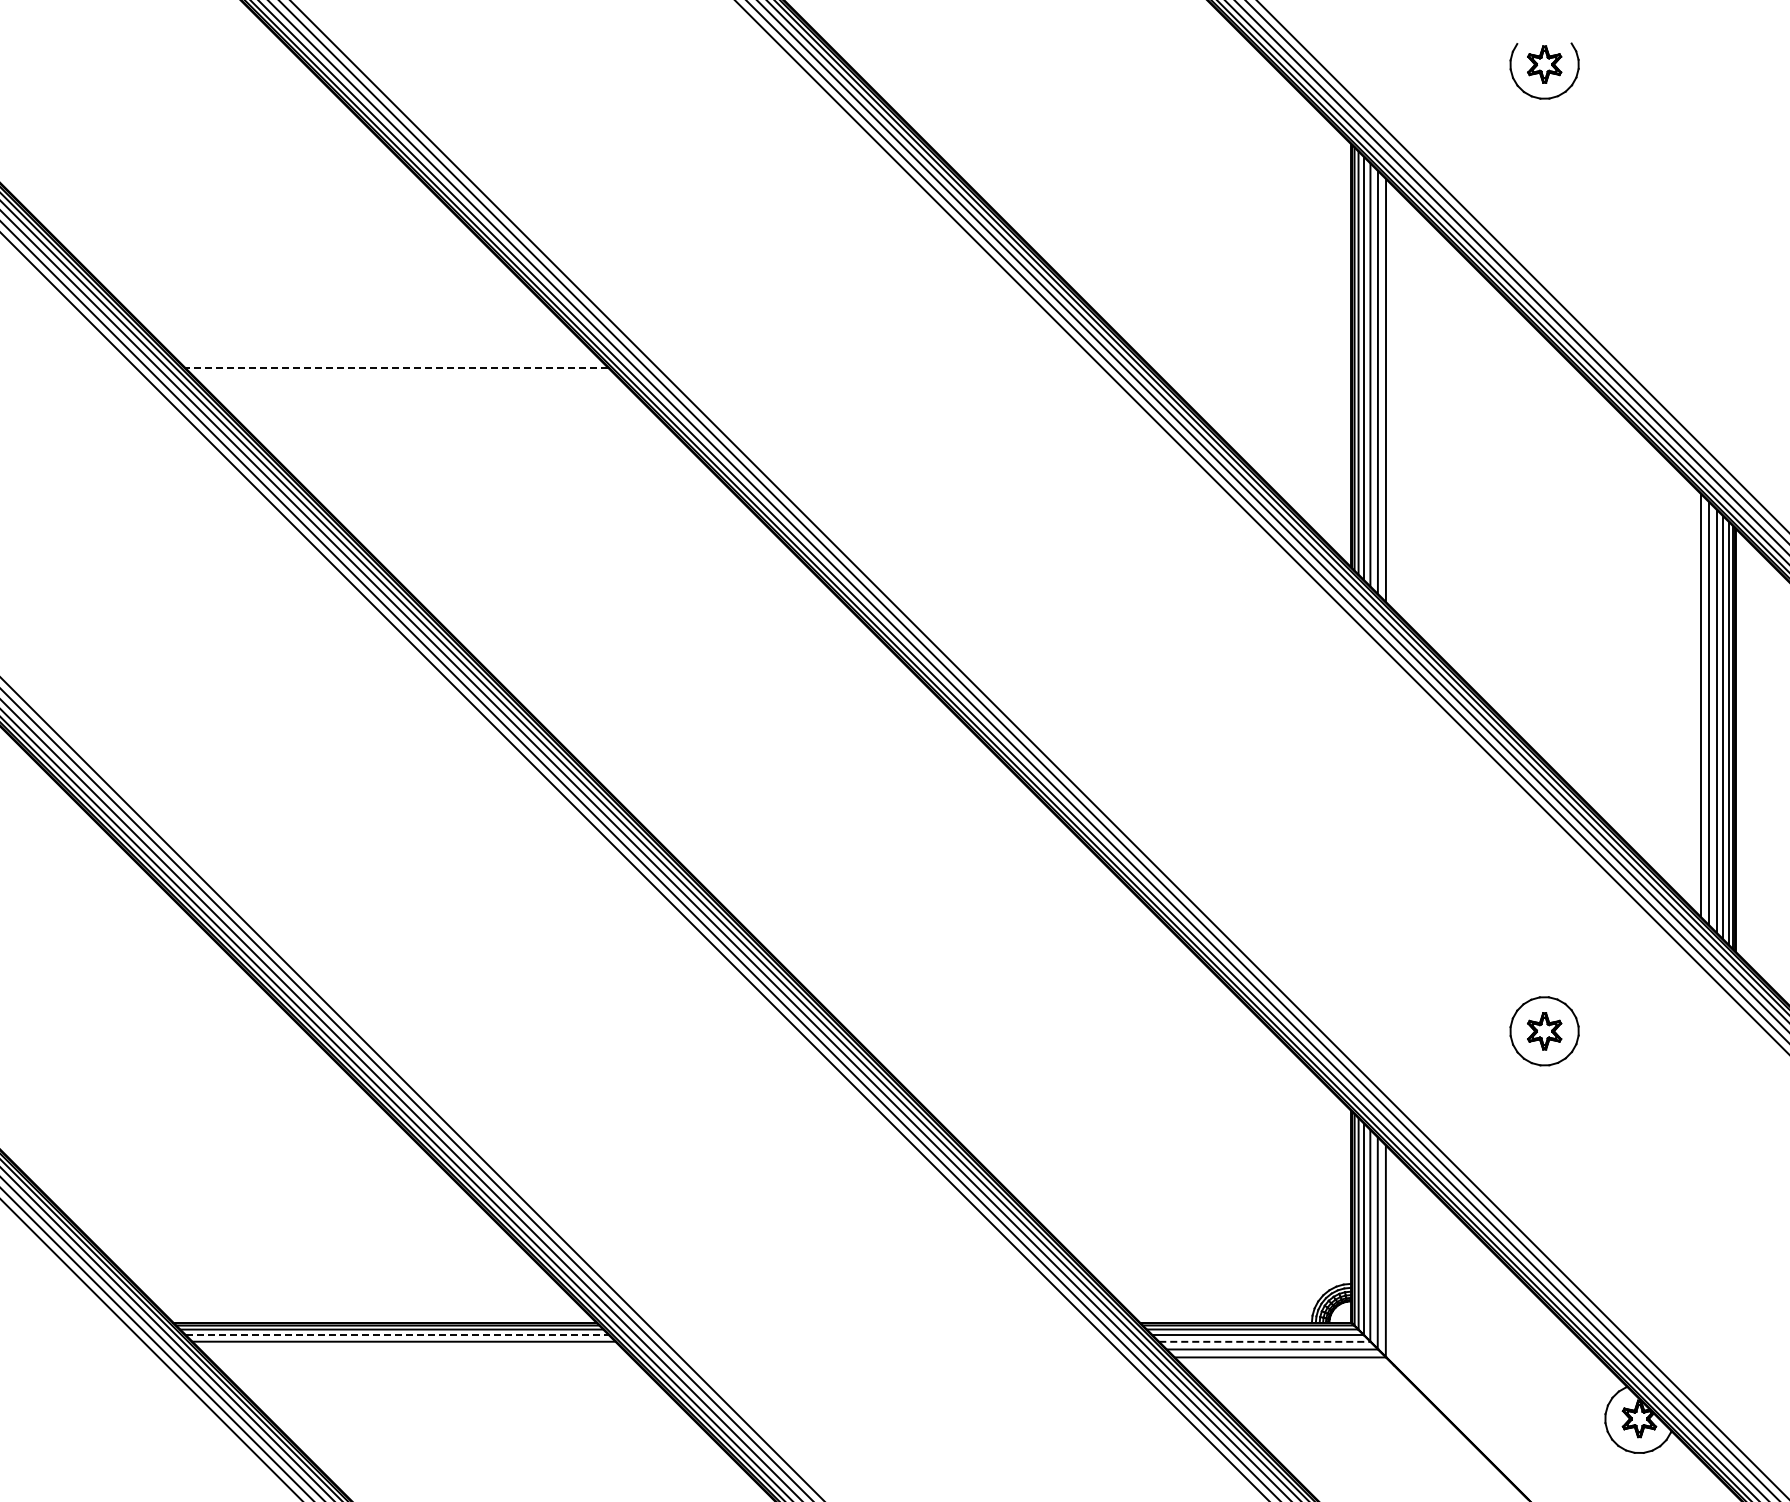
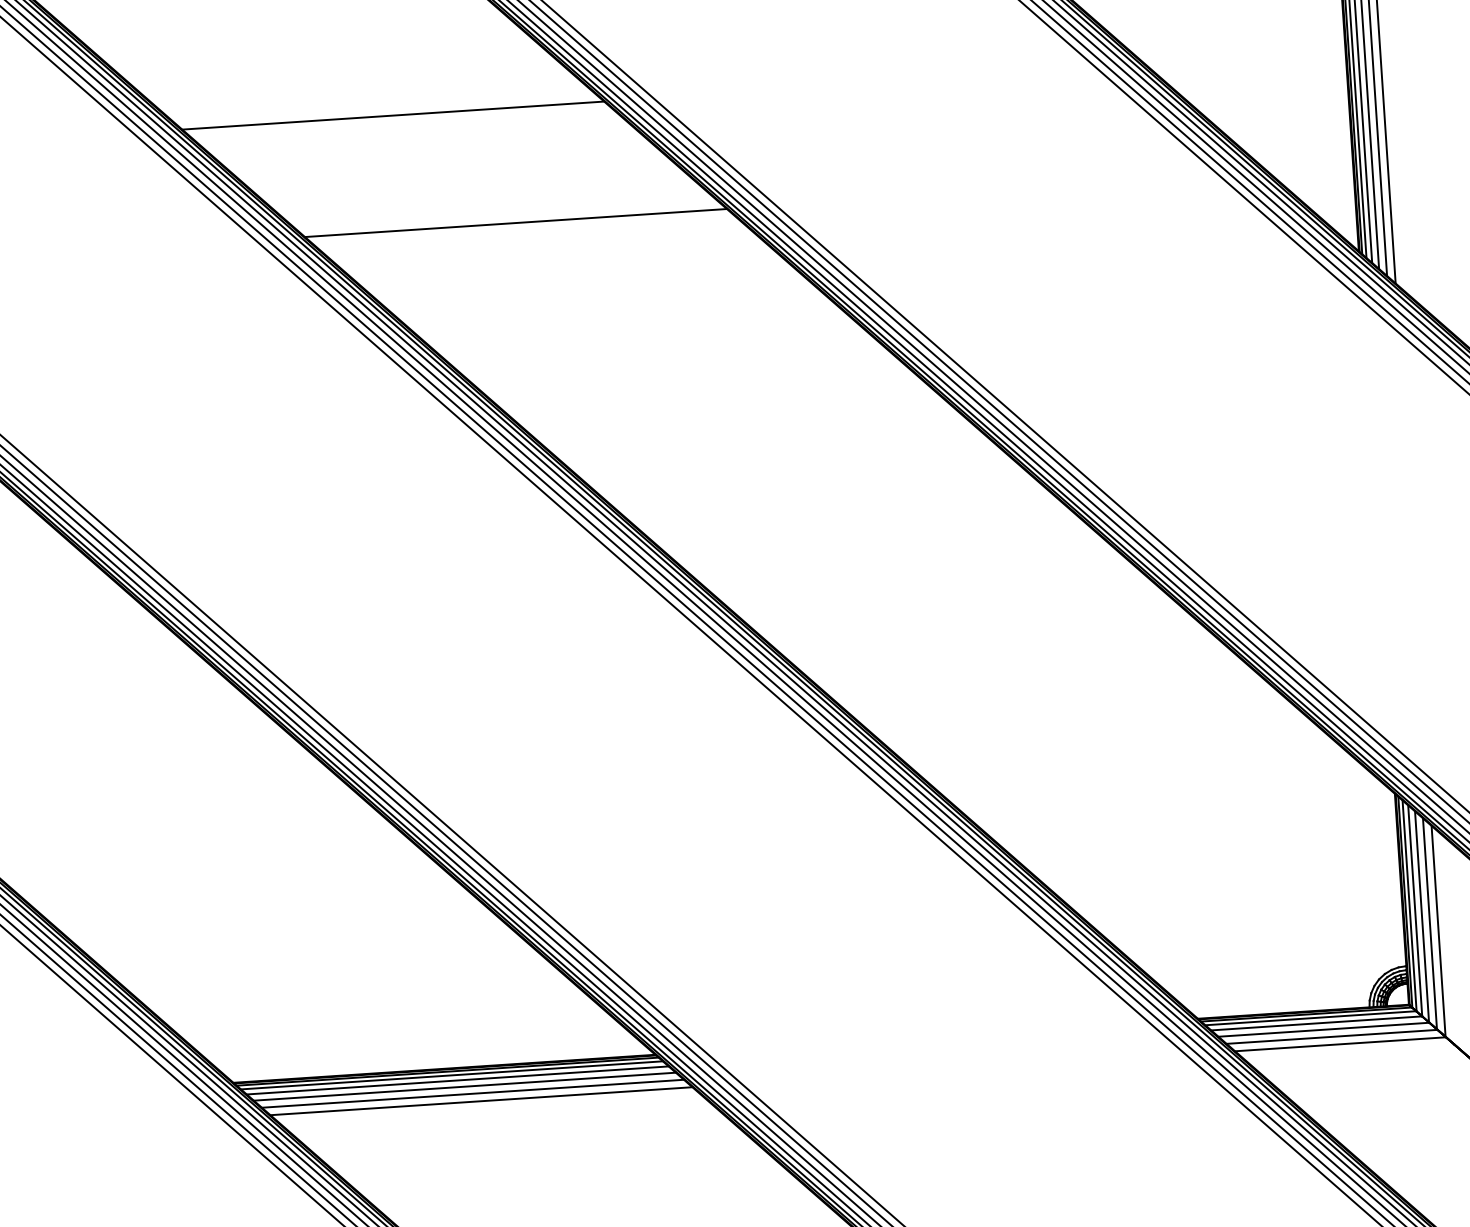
line: (396, 368) -> (392, 116), dashed -> solid
line: (511, 483) -> (515, 223), added
line: (397, 1335) -> (457, 1080), dashed -> solid
line: (1264, 1341) -> (1323, 1029), dashed -> solid
line: (411, 1349) -> (472, 1093), added
line: (419, 1357) -> (481, 1101), added

